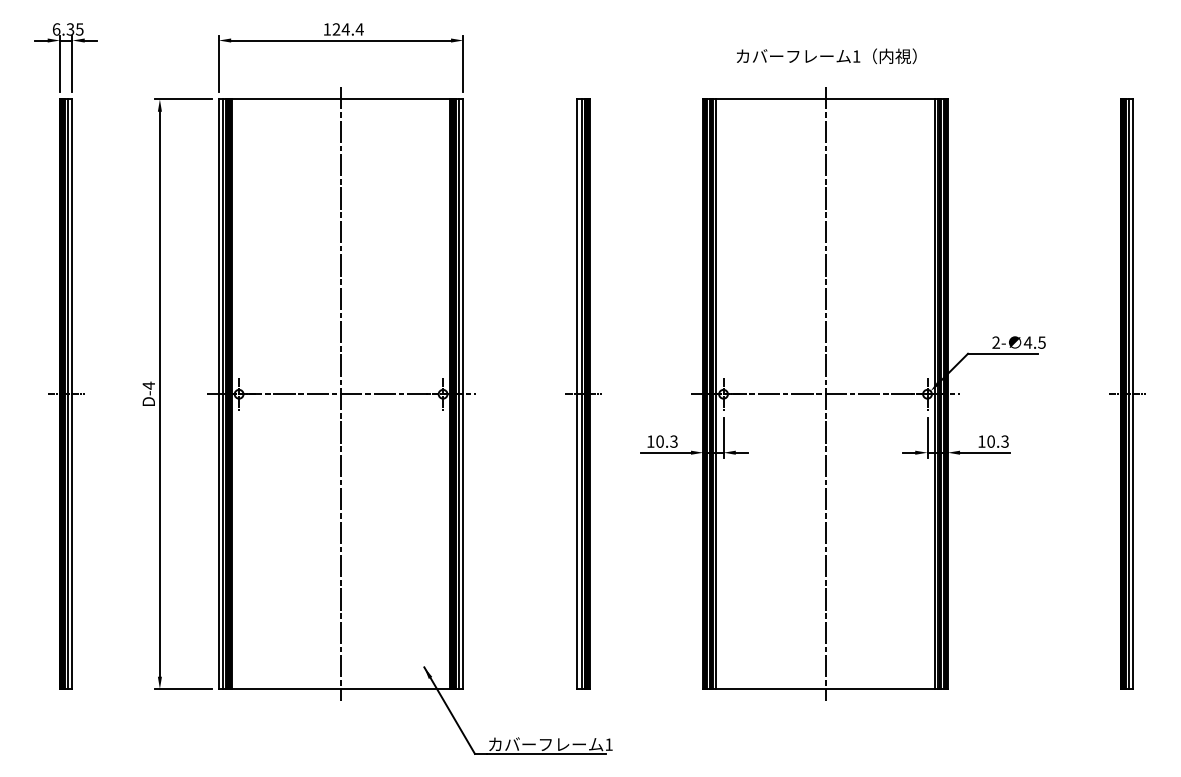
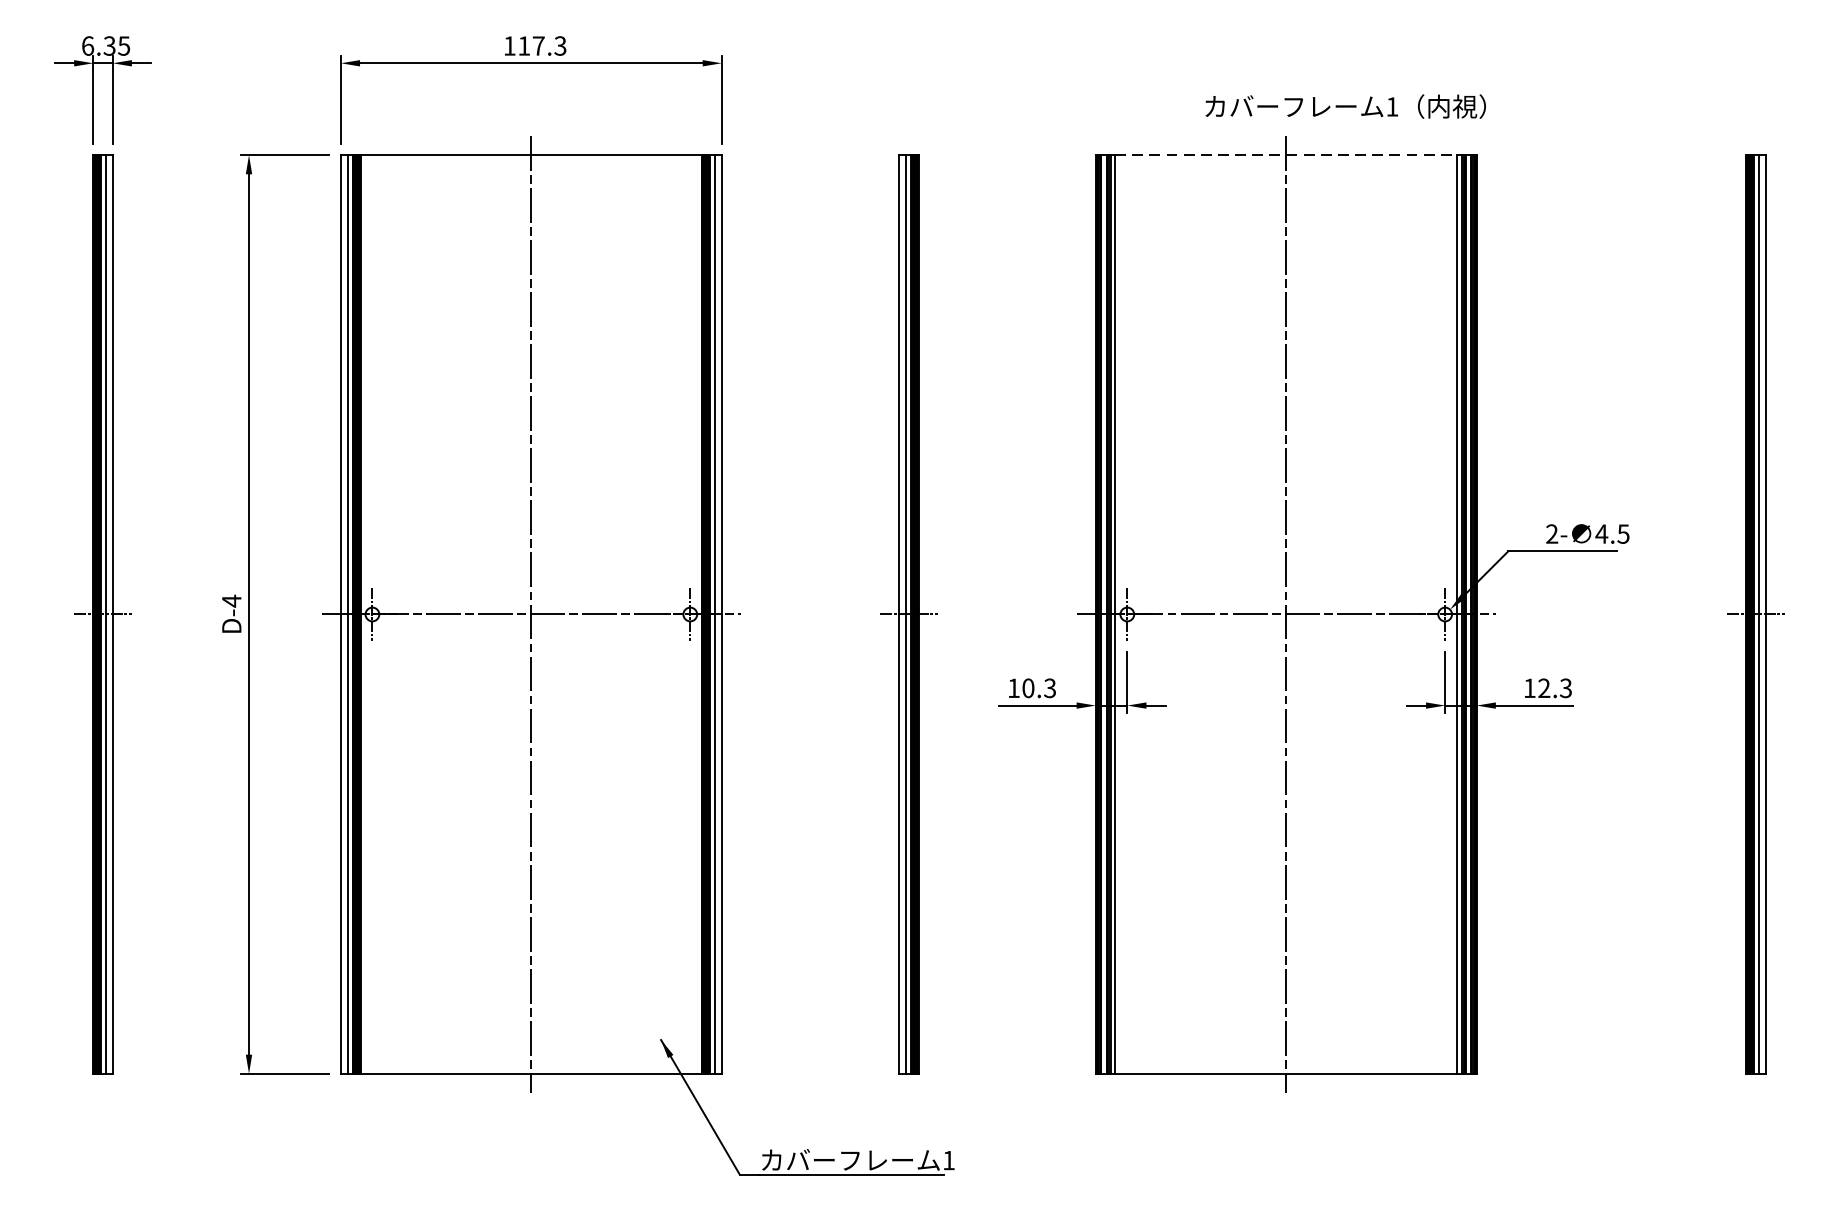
text: (347, 29) -> (541, 46), 124.4 -> 117.3
text: (826, 56) -> (1345, 106), moved
line: (825, 99) -> (1286, 155), solid -> dashed
text: (990, 441) -> (1543, 688), 10.3 -> 12.3

